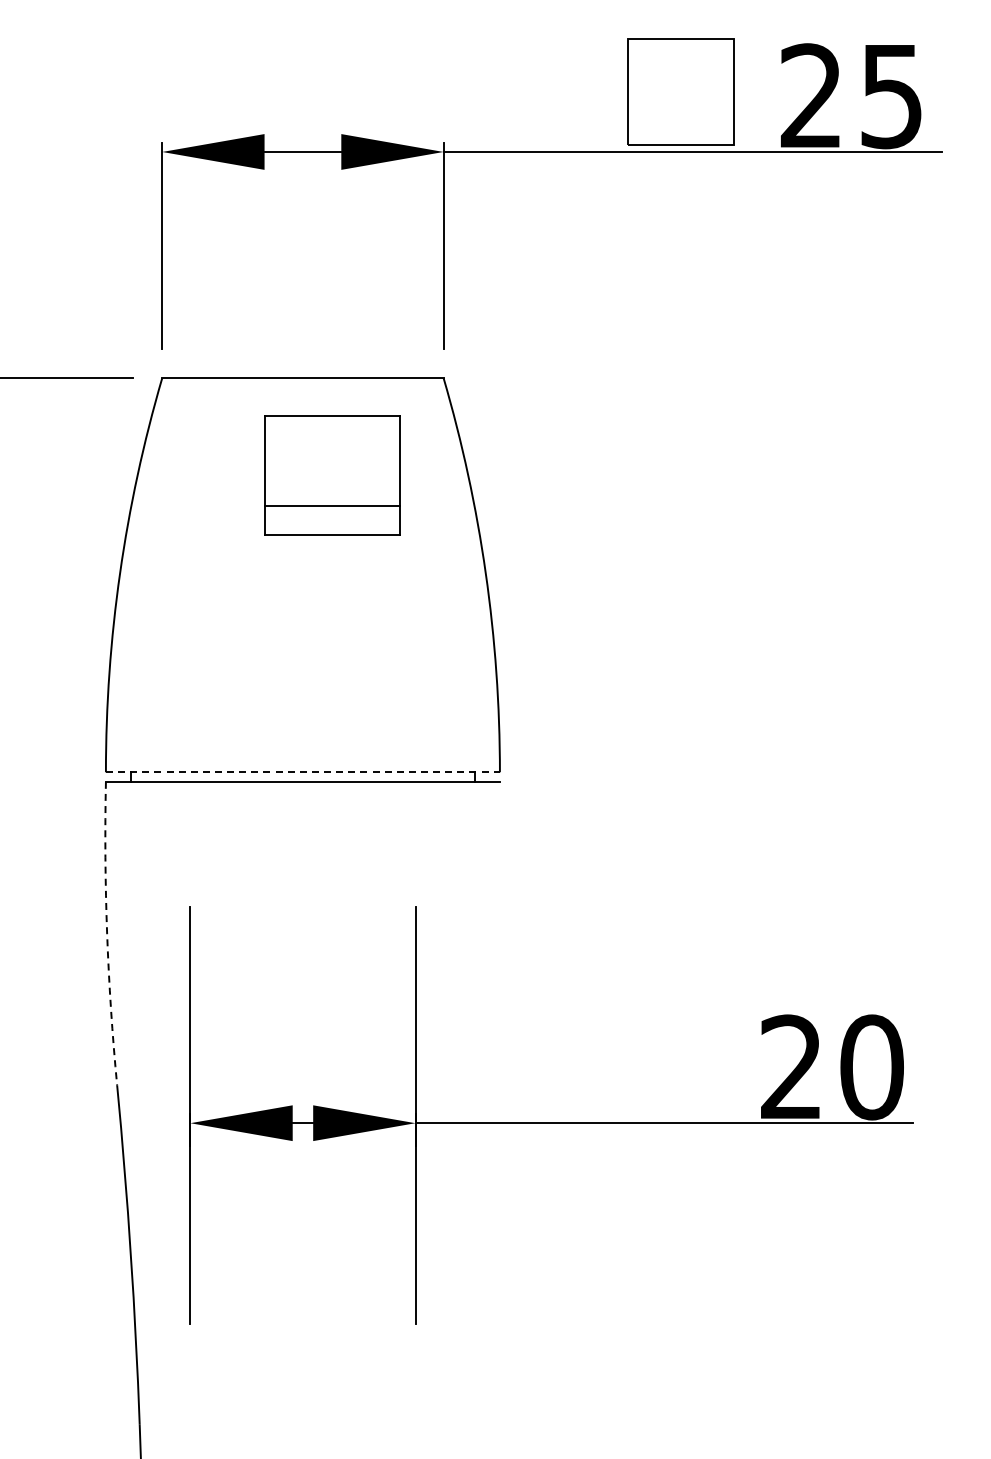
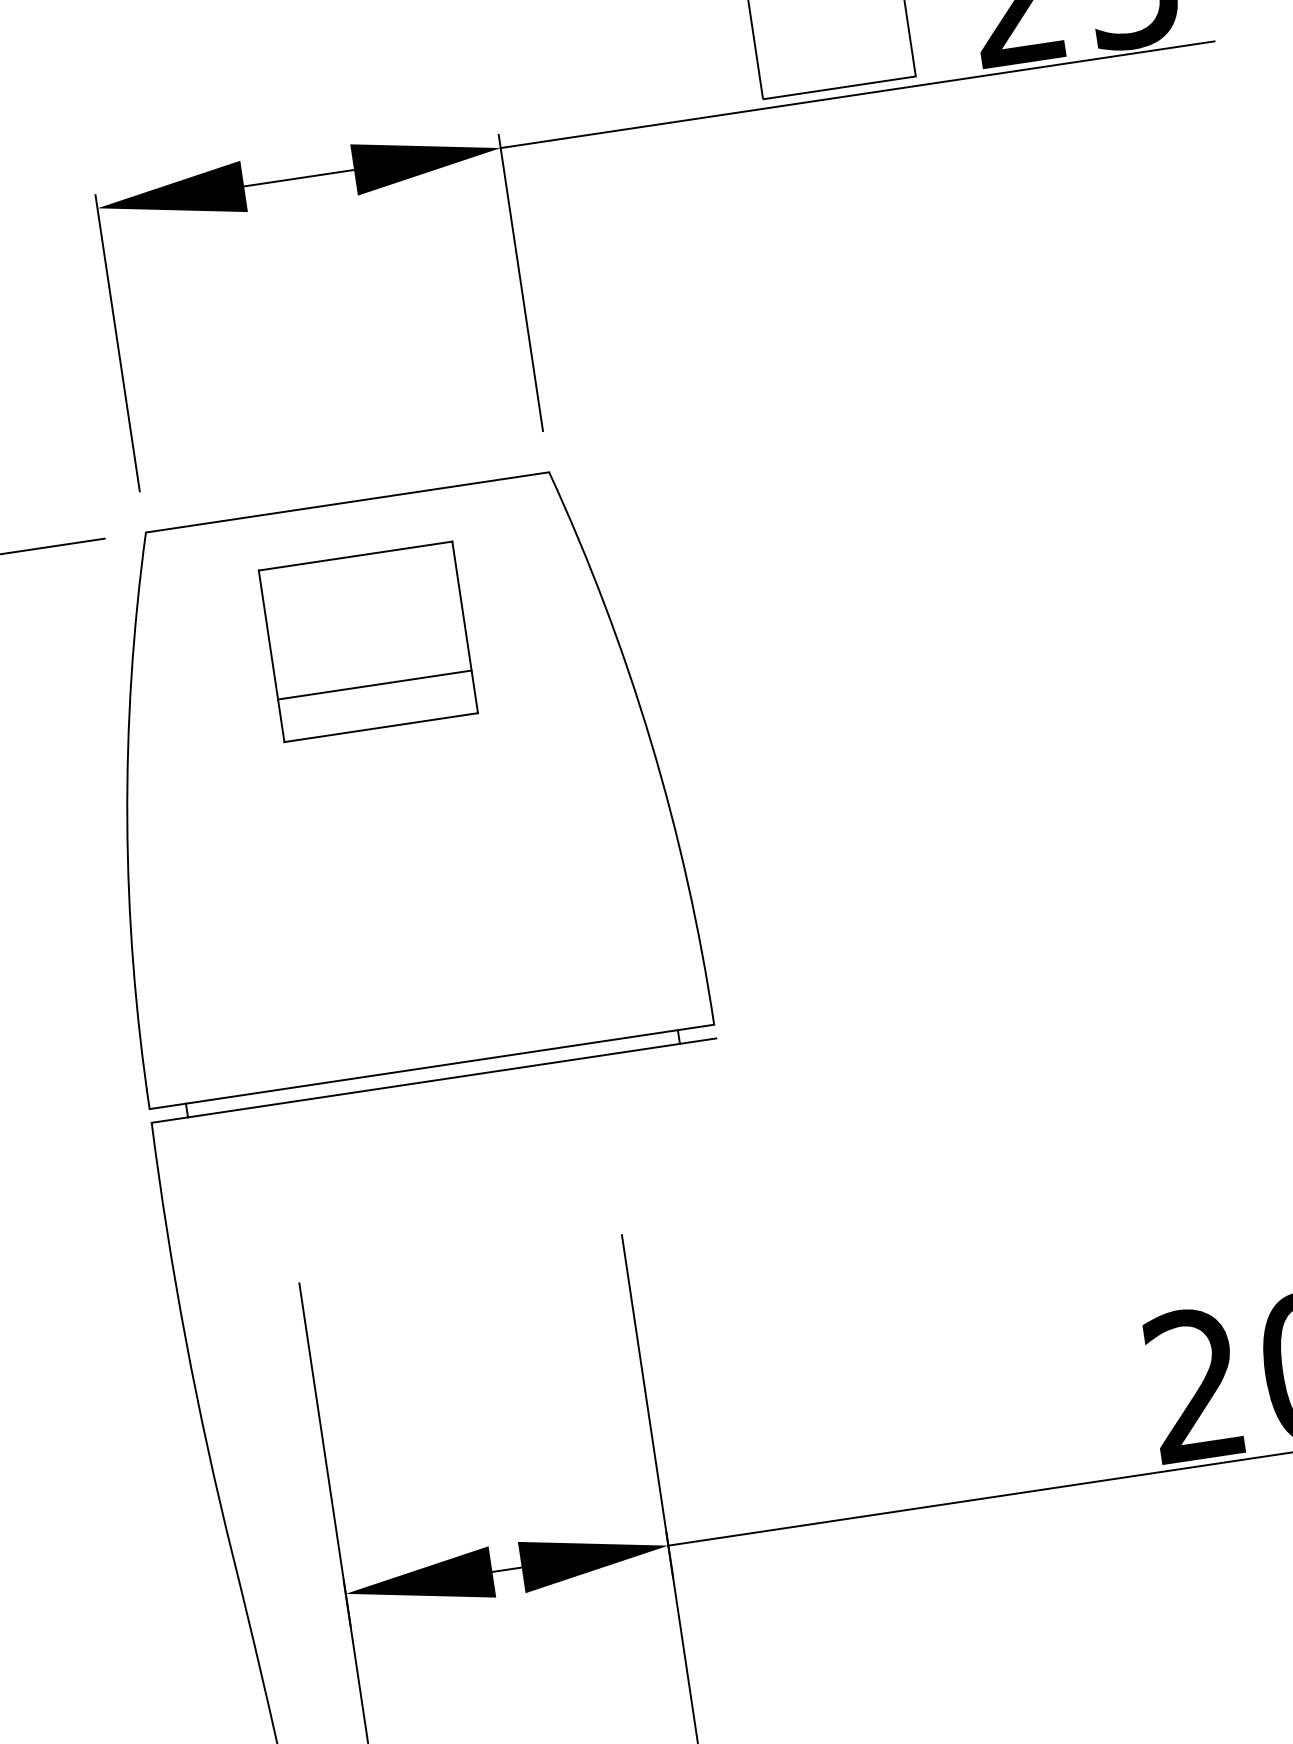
part: (332, 475) -> (367, 641), moved
line: (302, 772) -> (431, 1067), dashed -> solid
arc: (107, 933) -> (186, 1339), dashed -> solid

